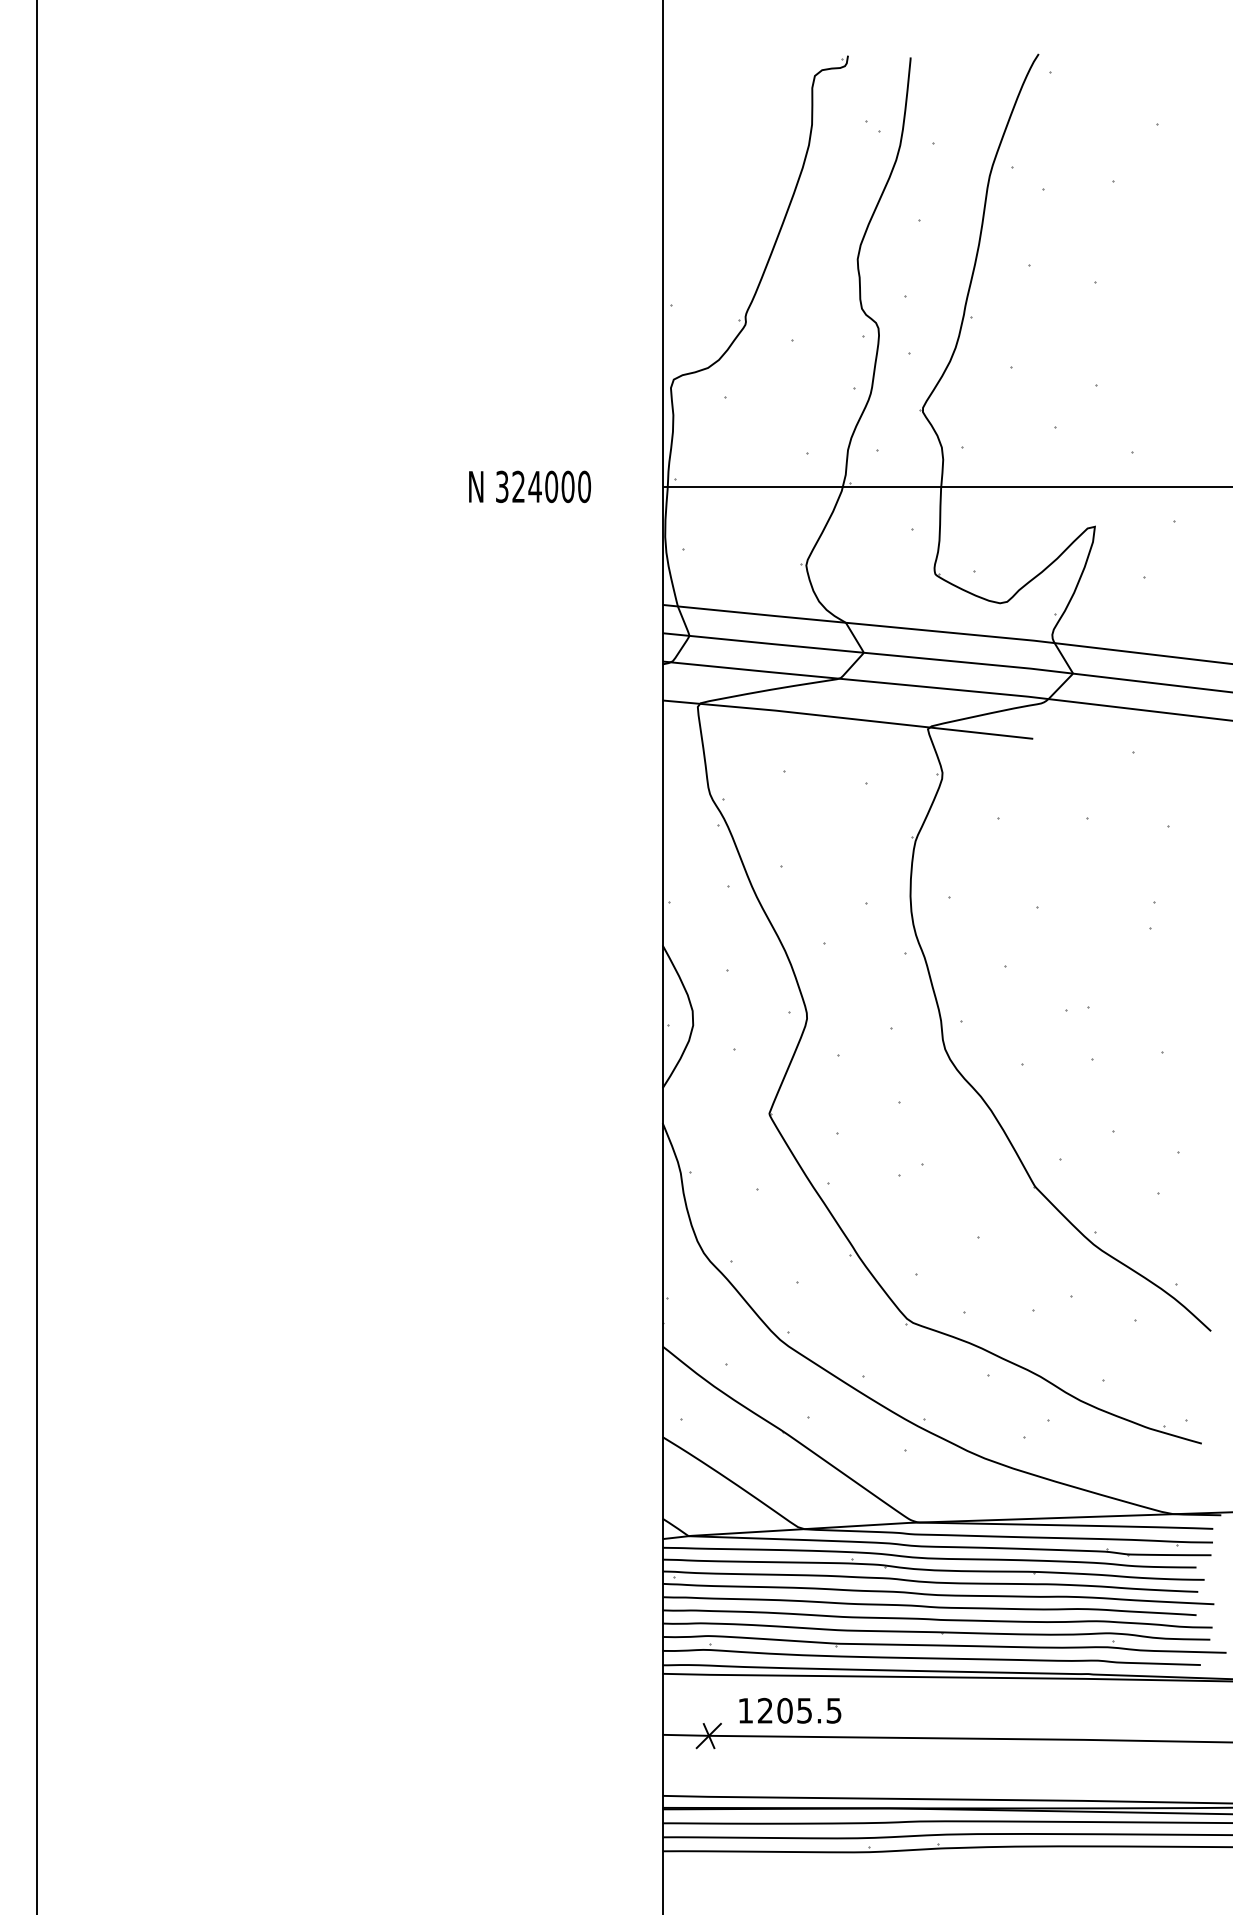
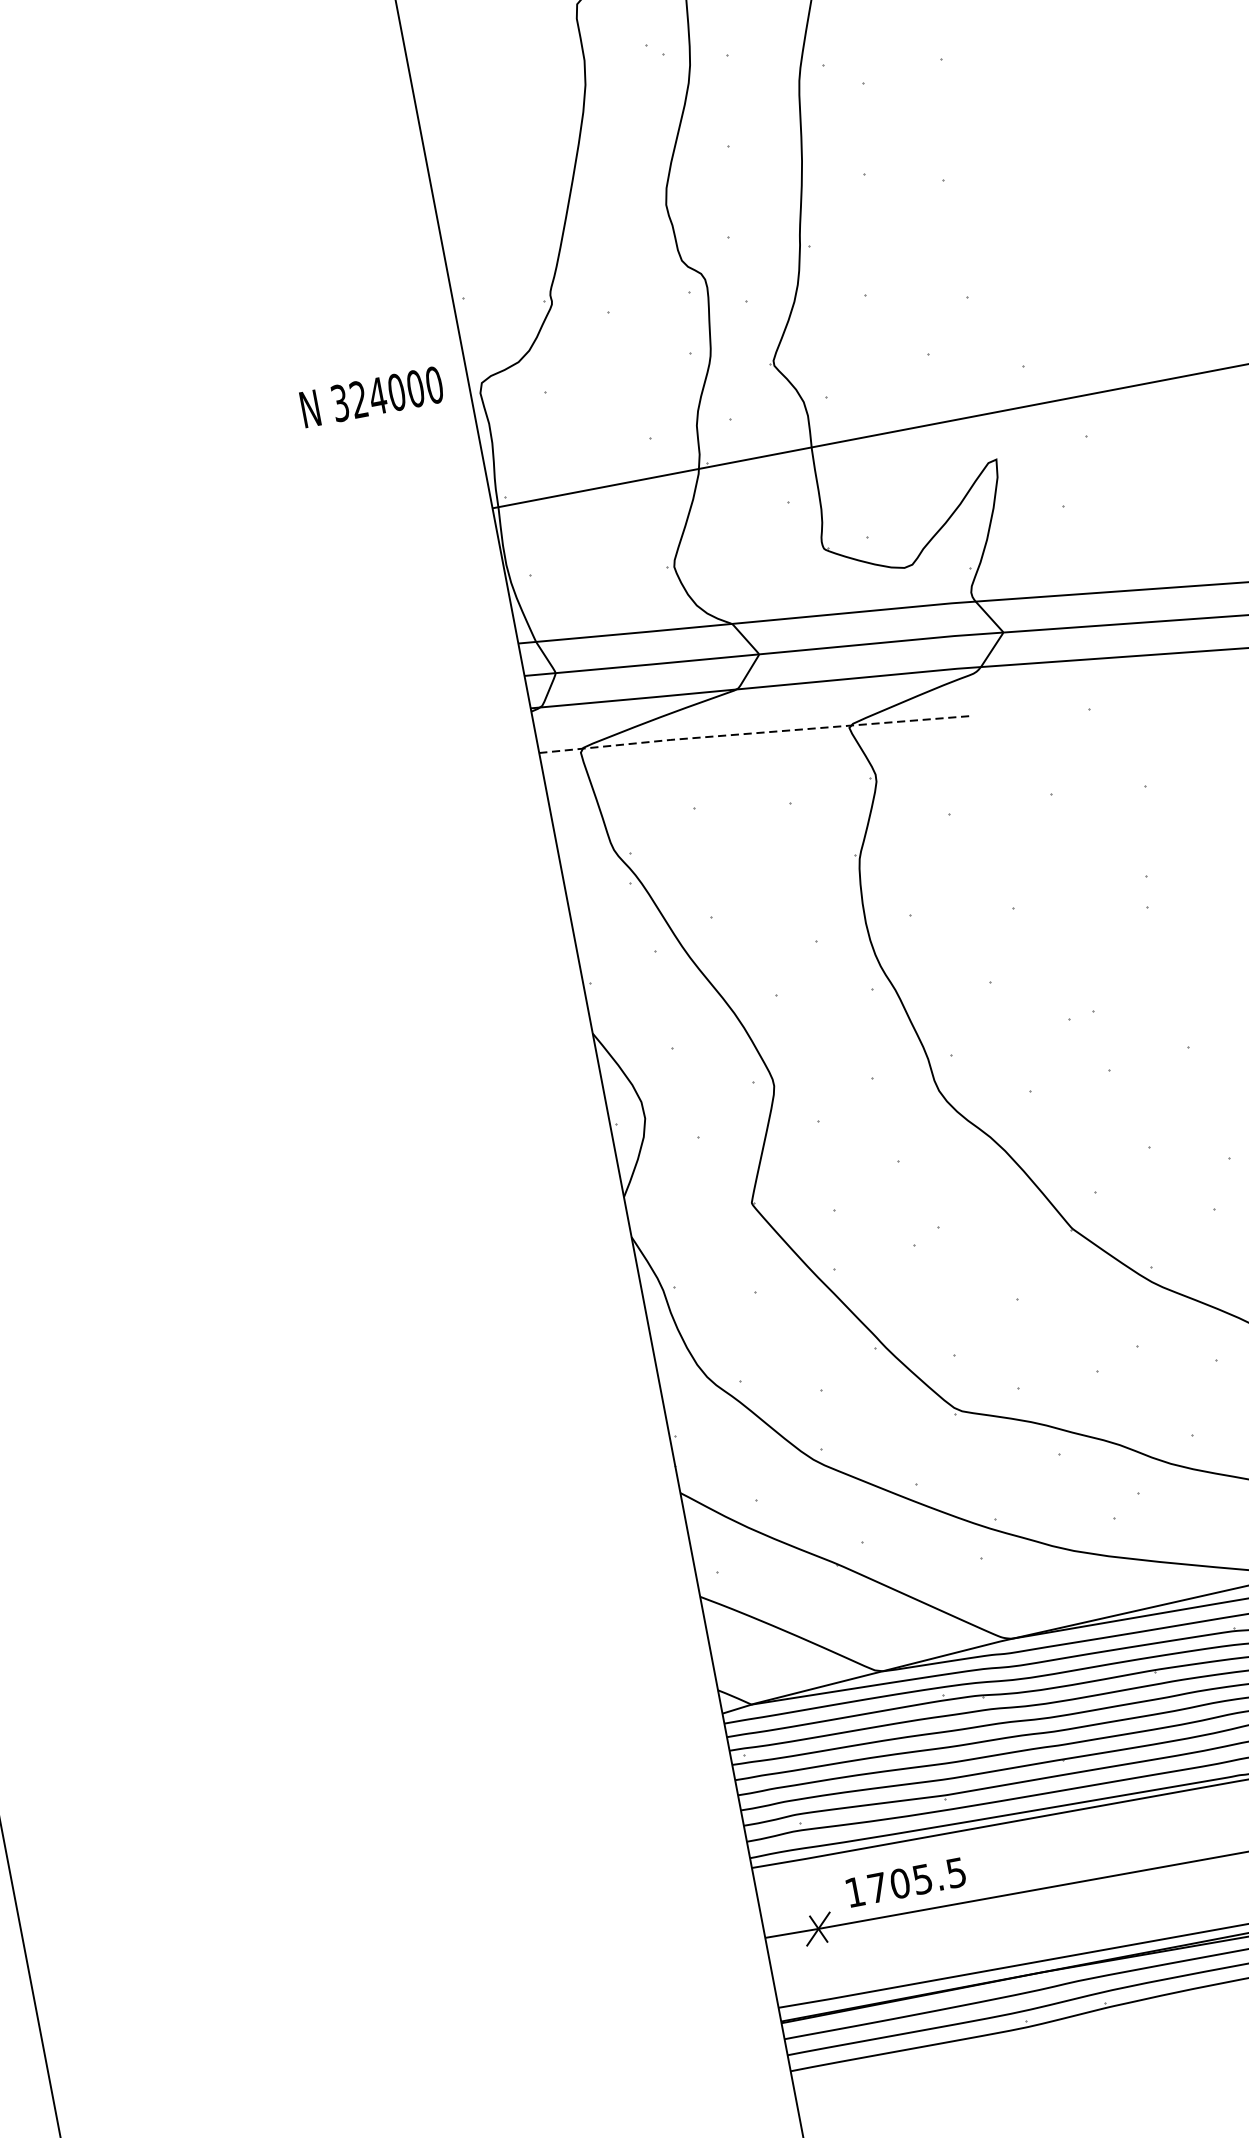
text: (529, 486) -> (371, 396), moved
line: (847, 718) -> (754, 733), solid -> dashed
text: (765, 1710) -> (877, 1887), 1205.5 -> 1705.5

